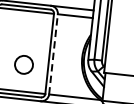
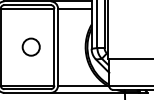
line: (54, 53) -> (58, 46), dashed -> solid
circle: (23, 64) -> (30, 46), moved

